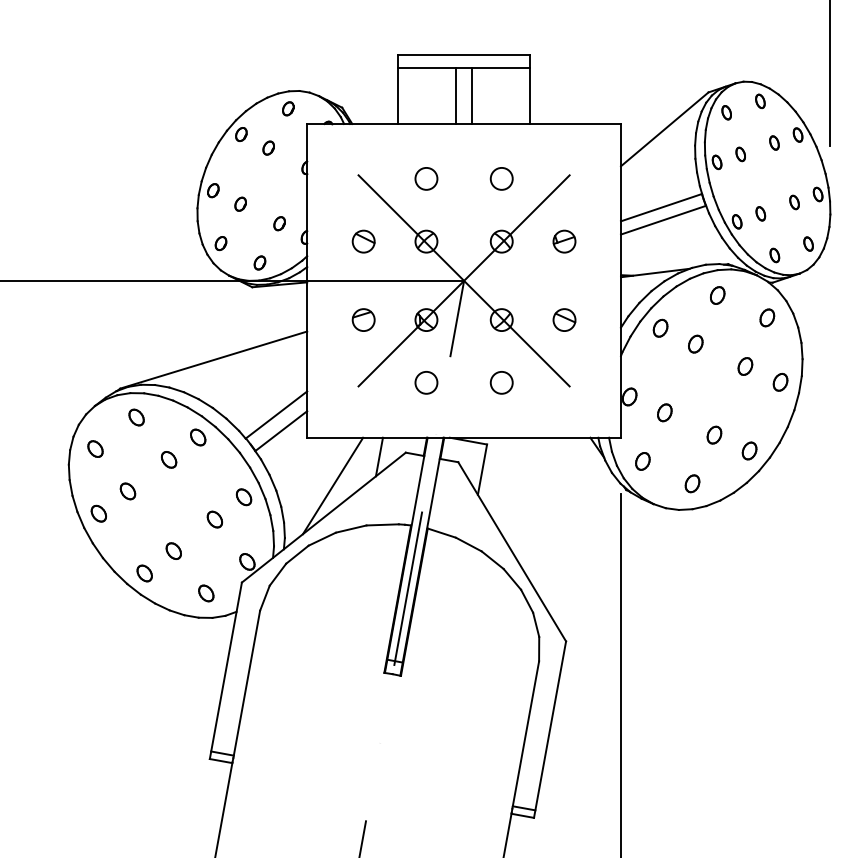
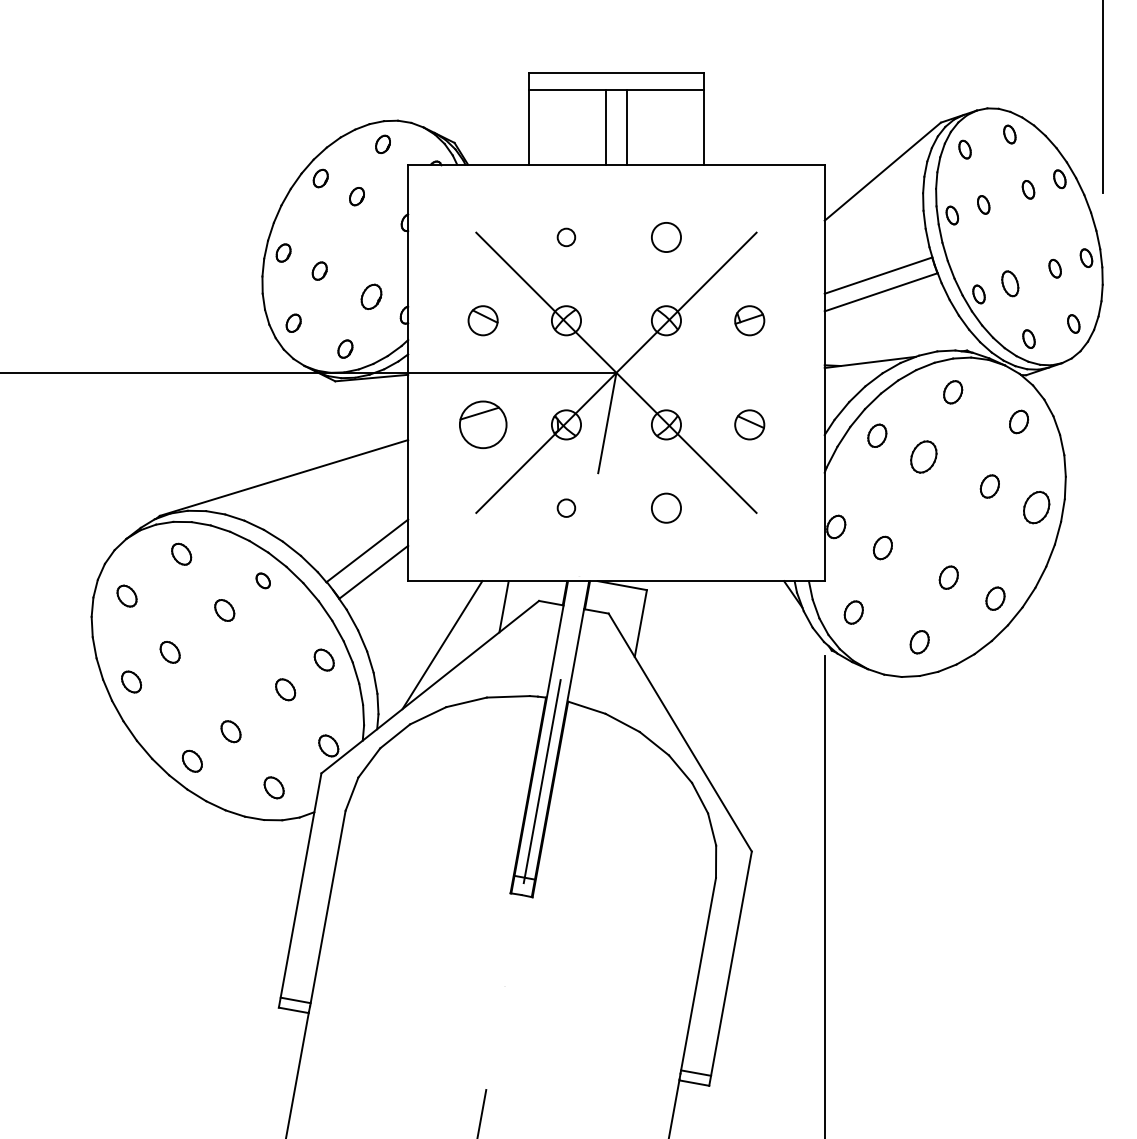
circle: (426, 178) -> (566, 237), size x0.6
part: (760, 213) -> (1010, 283), size x1.4
part: (279, 223) -> (371, 296), size x1.4
part: (363, 319) -> (482, 424), size x1.6
part: (696, 343) -> (924, 456), size x1.4
circle: (426, 382) -> (566, 507), size x0.6
part: (780, 382) -> (1036, 507), size x1.4
part: (197, 437) -> (262, 580), size x0.7

